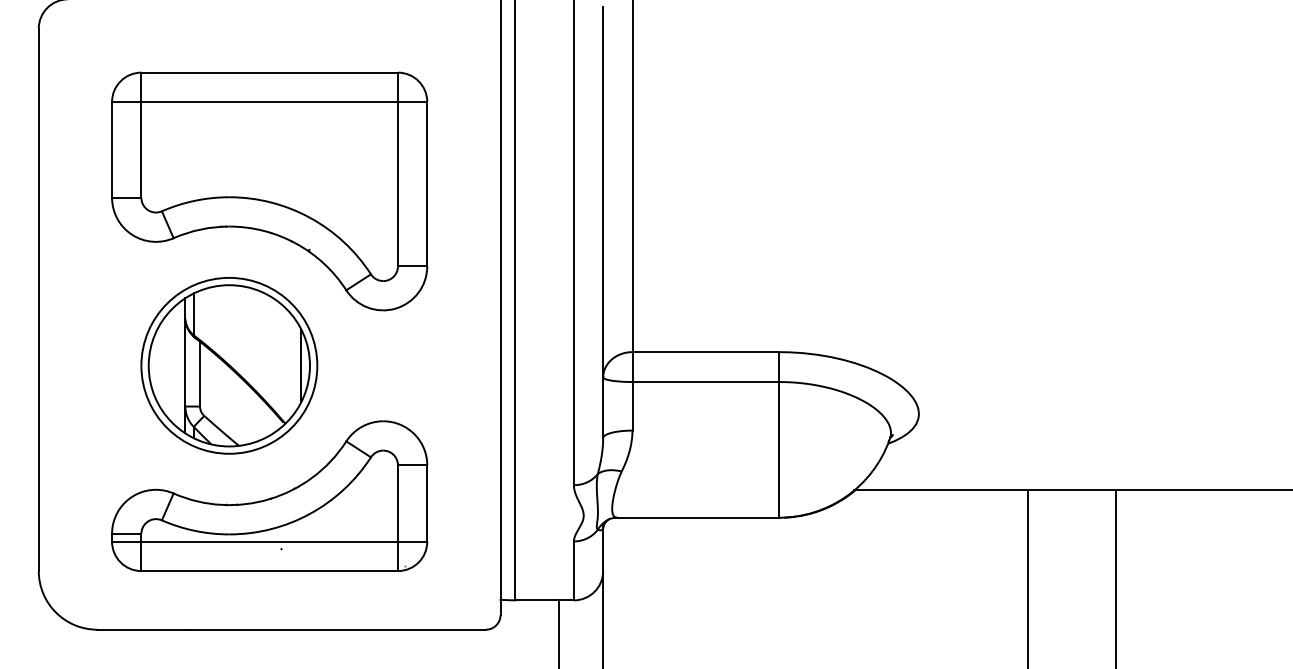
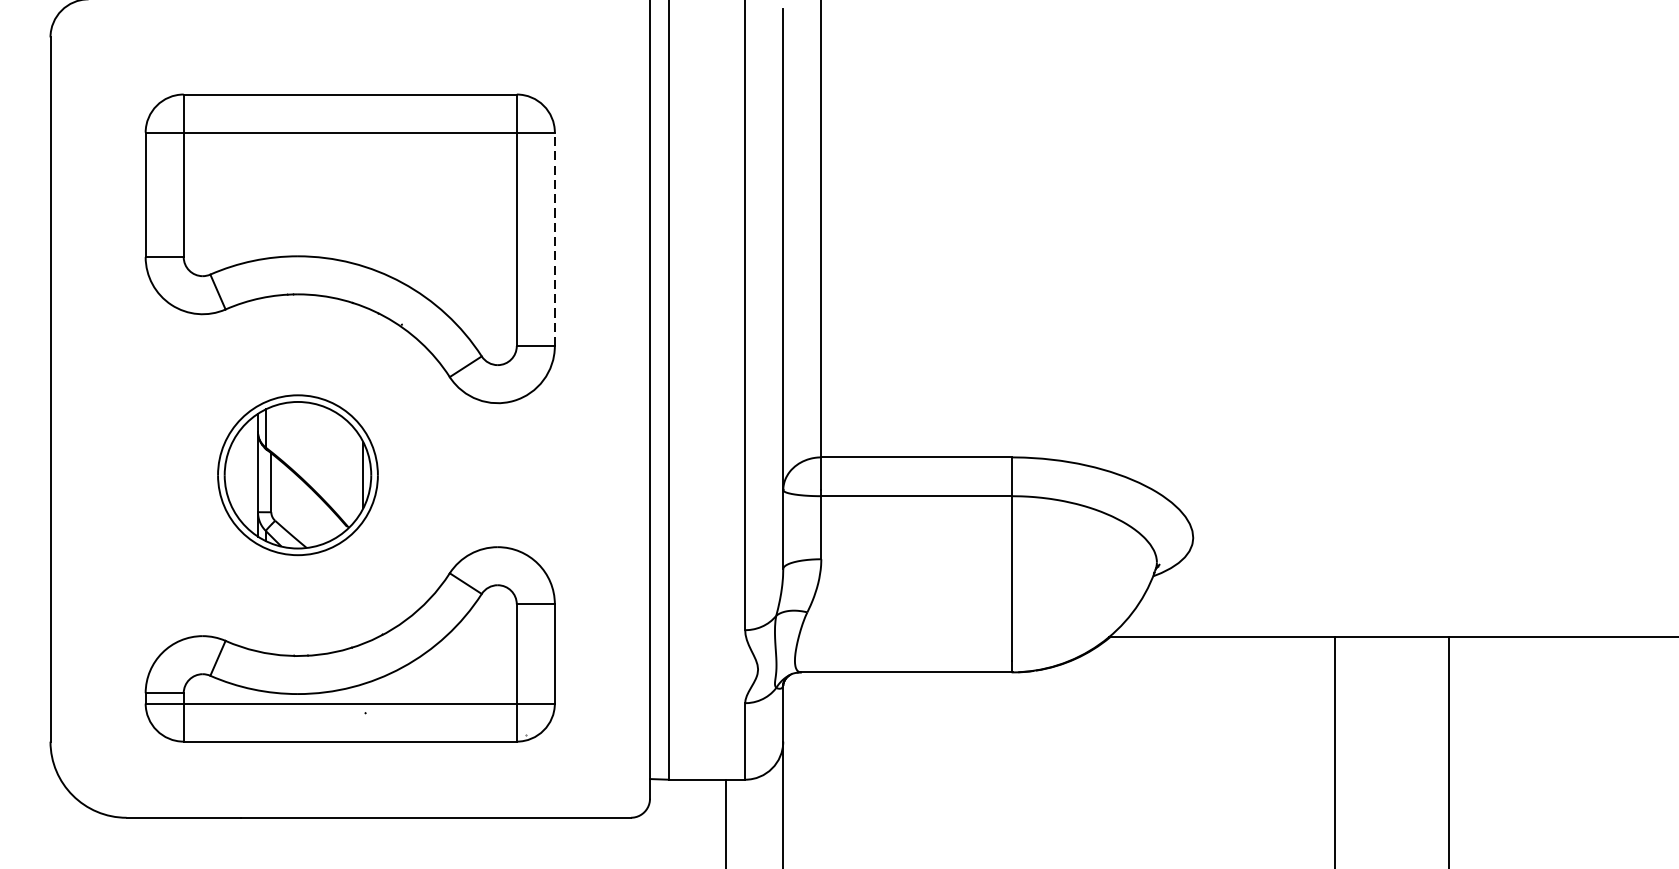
line: (427, 183) -> (555, 238), solid -> dashed
part: (229, 365) -> (298, 474), size x0.7

